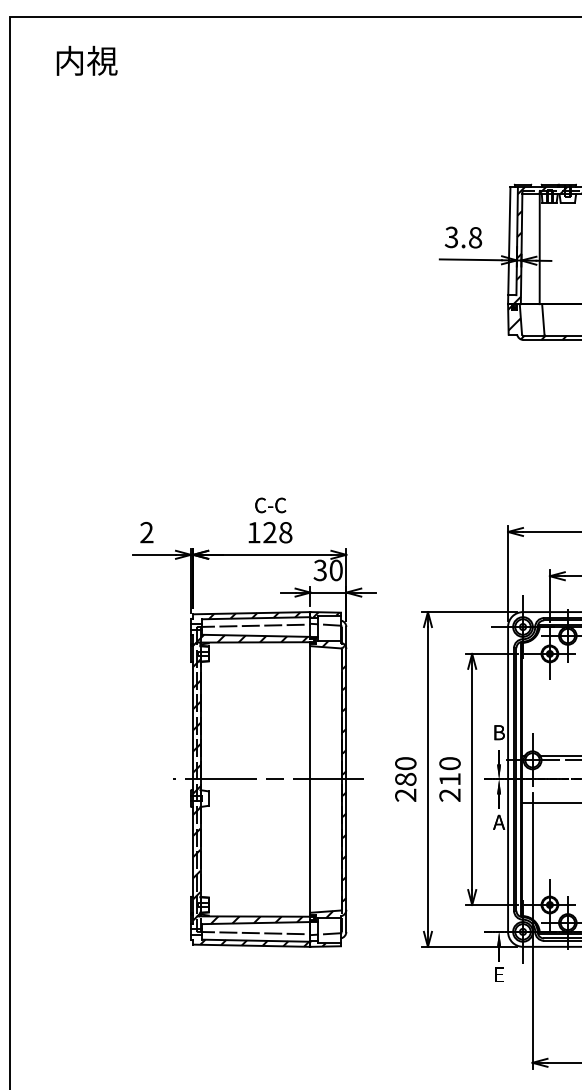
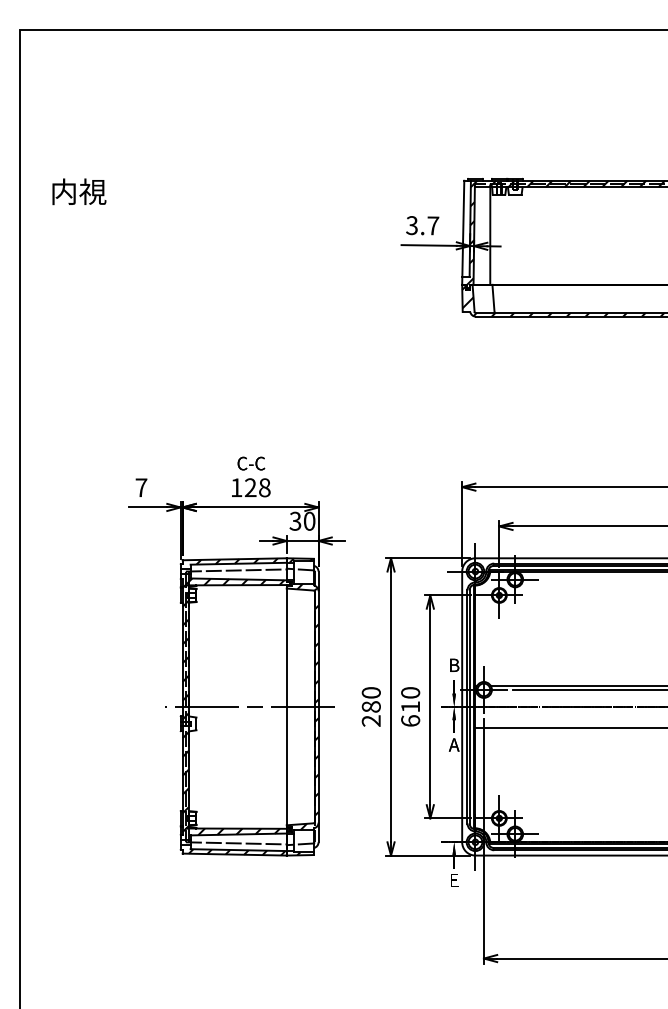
text: (87, 60) -> (79, 191), moved
text: (475, 237) -> (433, 225), 3.8 -> 3.7
text: (146, 532) -> (141, 487), 2 -> 7
text: (449, 794) -> (410, 720), 210 -> 610

